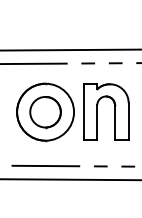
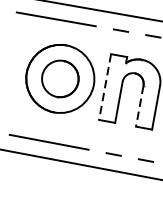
line: (83, 112) -> (104, 87), solid -> dashed
line: (115, 123) -> (140, 107), solid -> dashed

